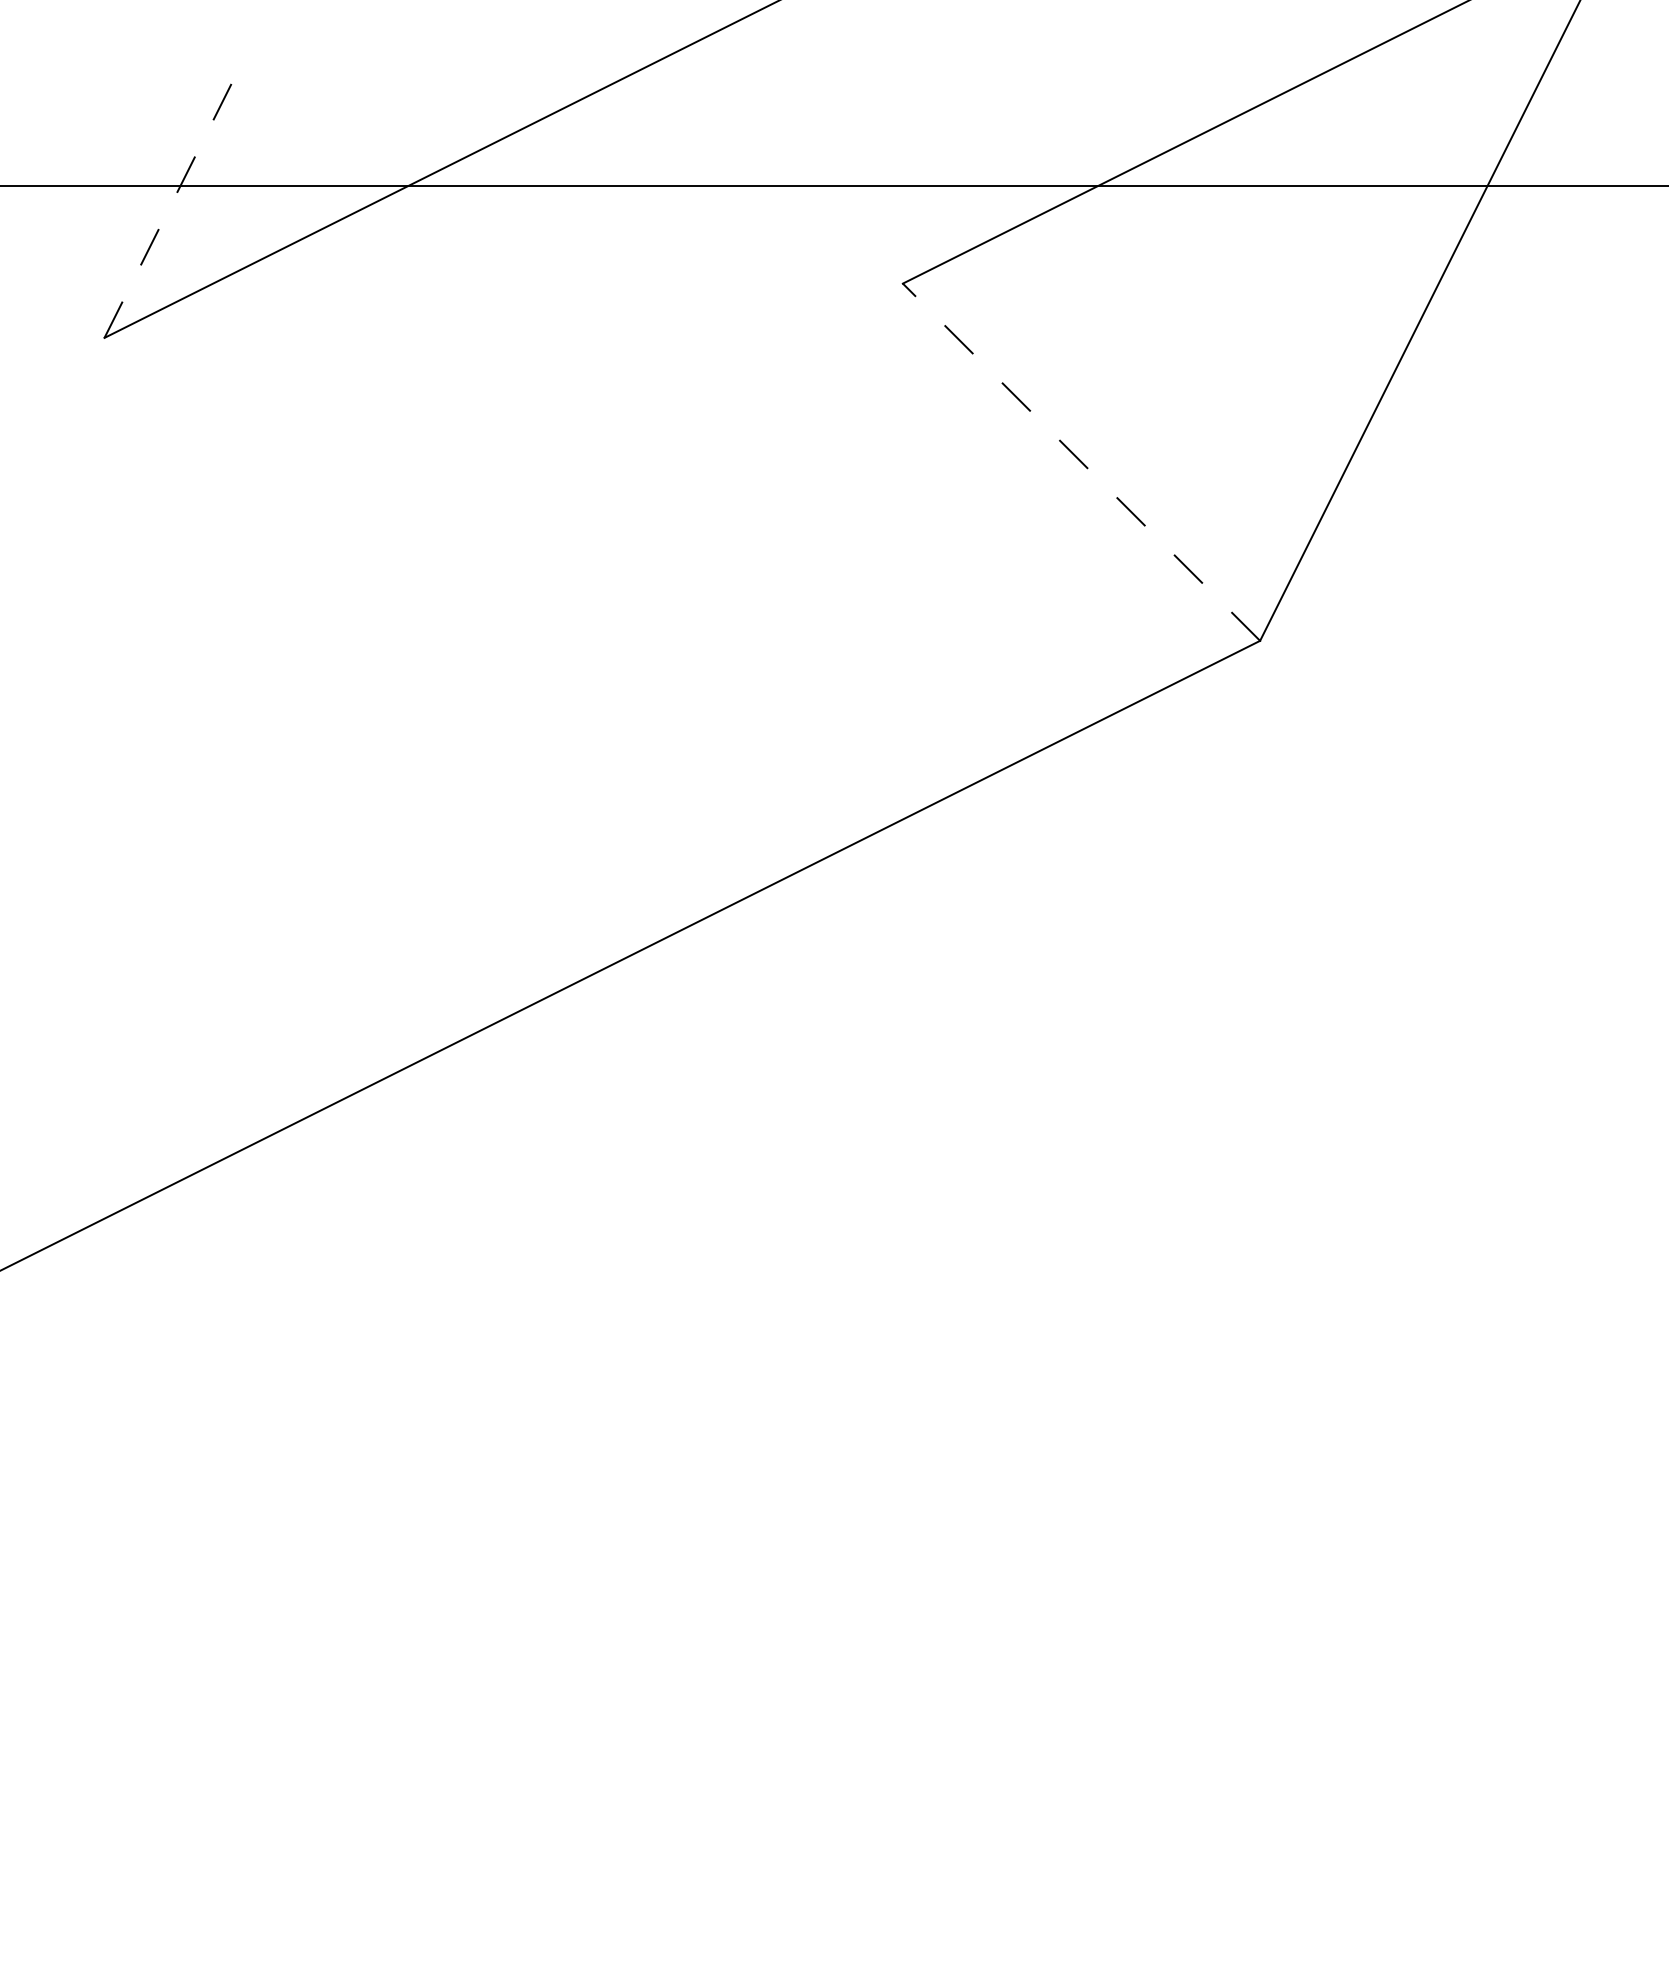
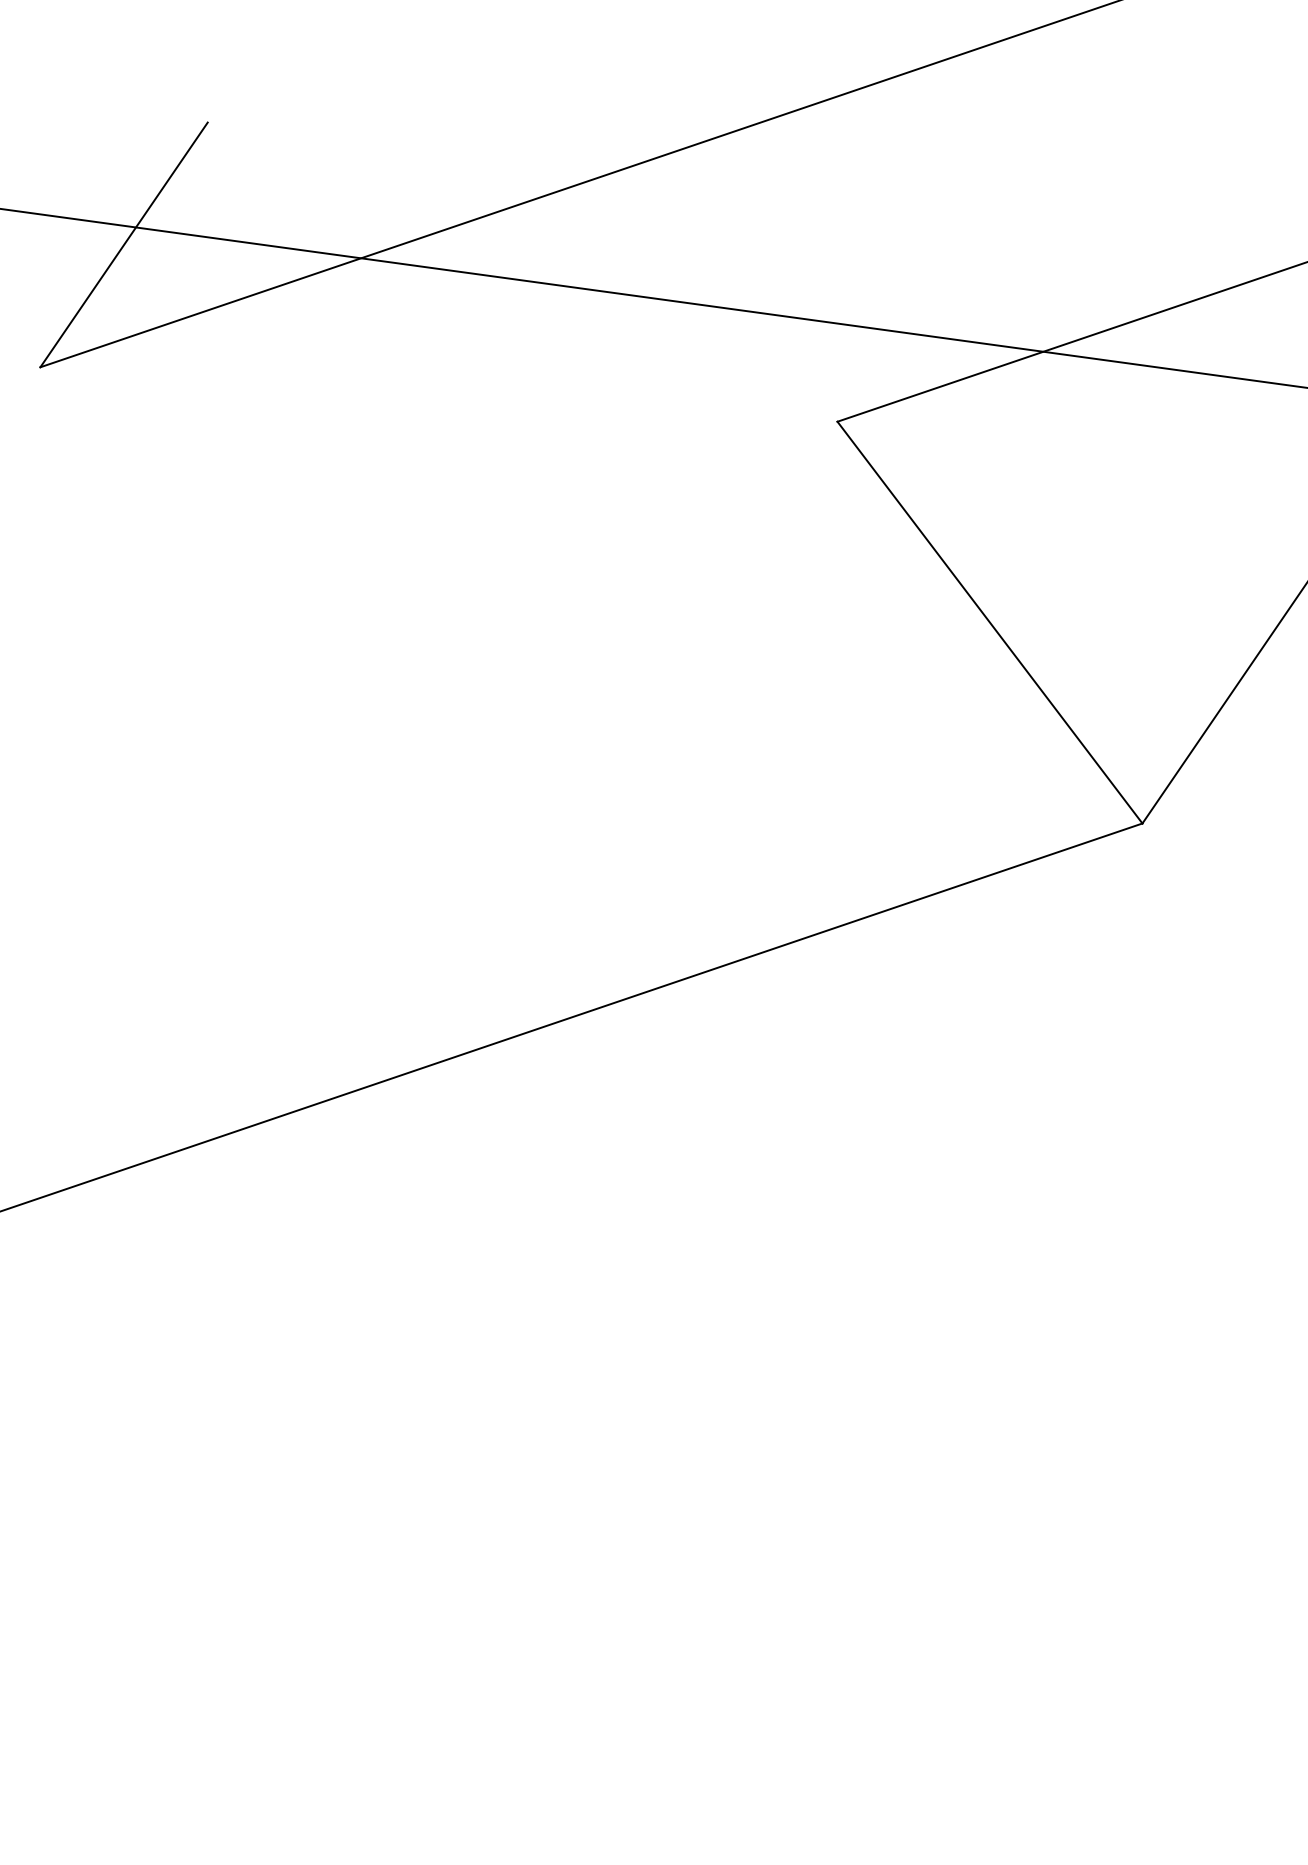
line: (171, 204) -> (124, 244), dashed -> solid
line: (1081, 462) -> (989, 622), dashed -> solid

